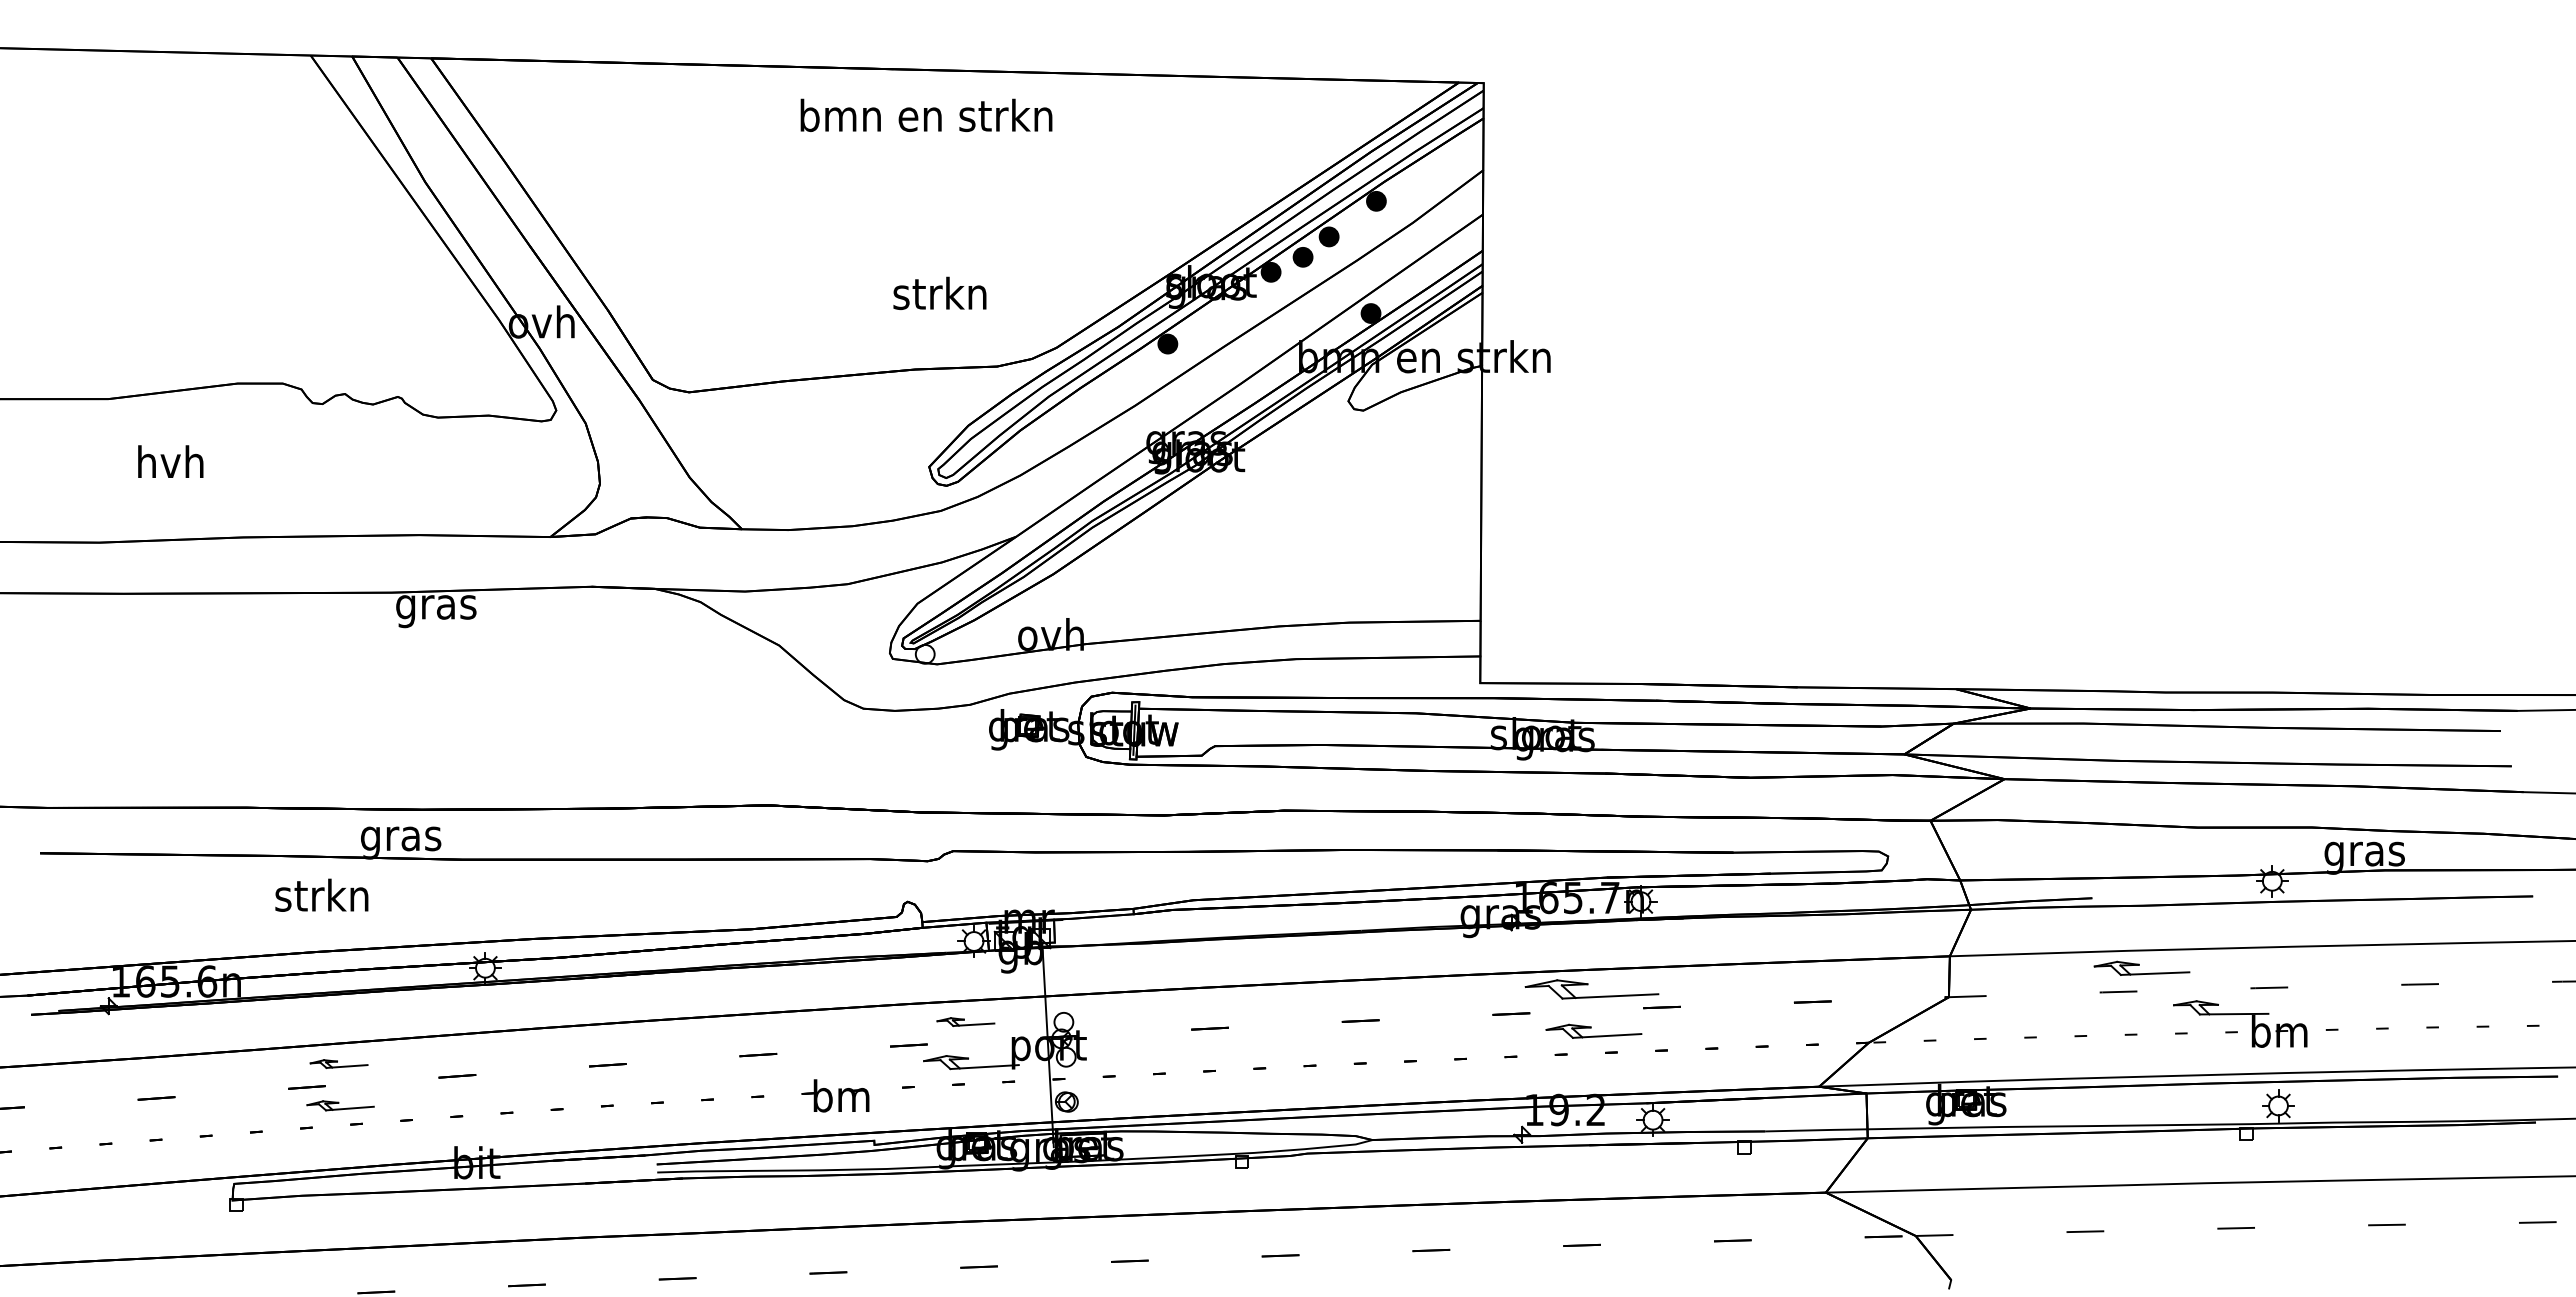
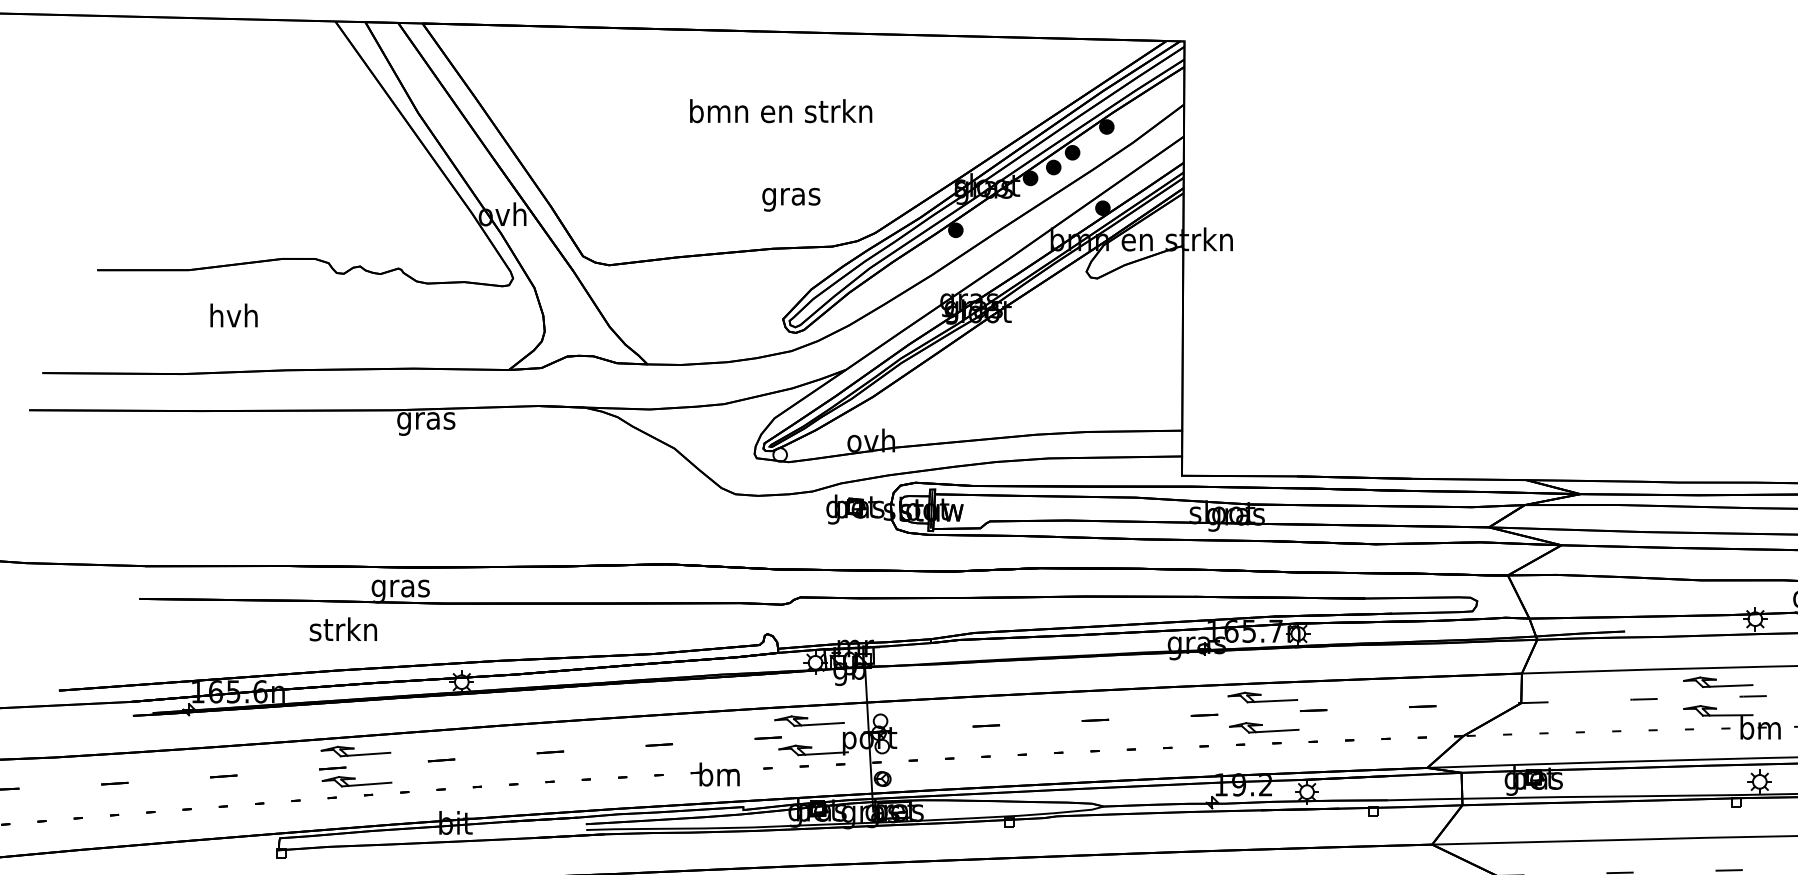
text: (926, 115) -> (781, 111), moved
text: (939, 297) -> (790, 196), strkn -> gras
part: (2141, 967) -> (1717, 681), moved
part: (1591, 989) -> (1262, 697), size x0.71
part: (965, 1021) -> (809, 720), size x1.67
part: (338, 1063) -> (355, 751), size x1.67
part: (340, 1105) -> (356, 781), size x1.43

